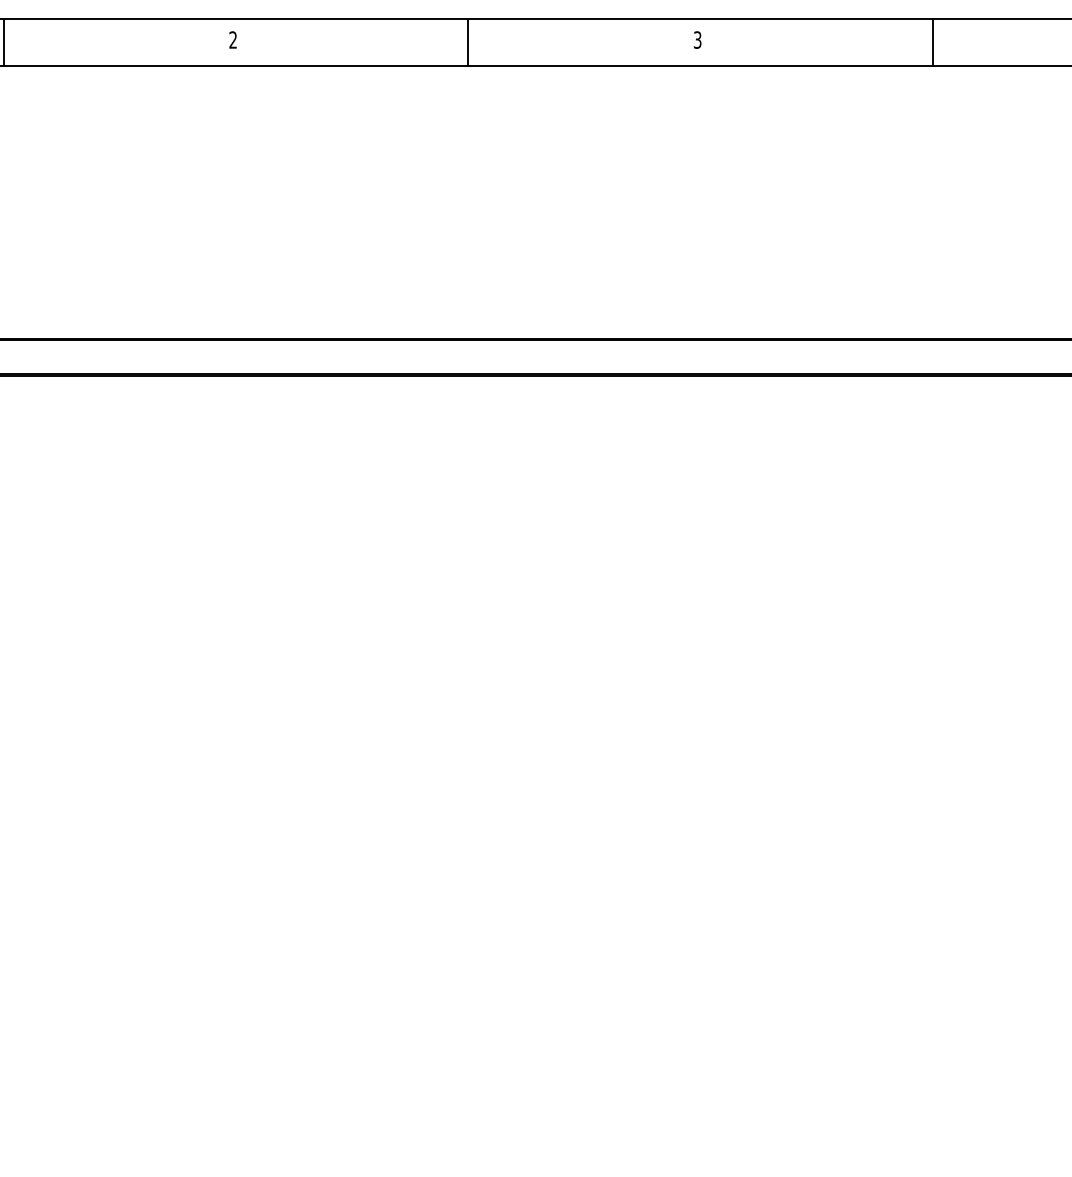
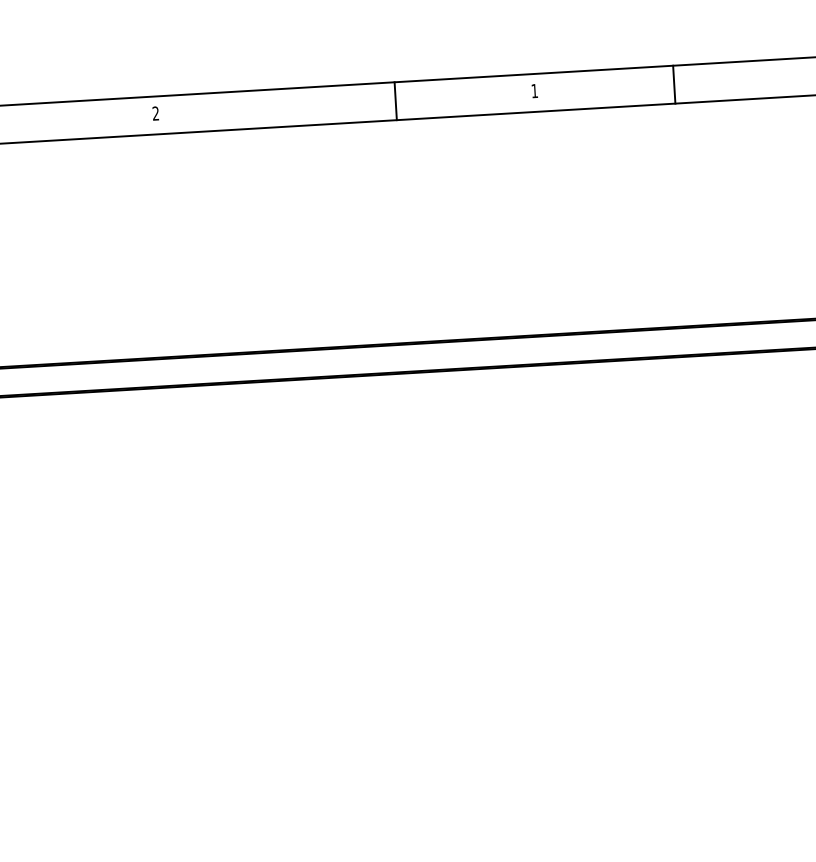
text: (697, 39) -> (534, 90), 3 -> 1
line: (468, 42) -> (396, 101), moved
line: (932, 42) -> (674, 84), moved

